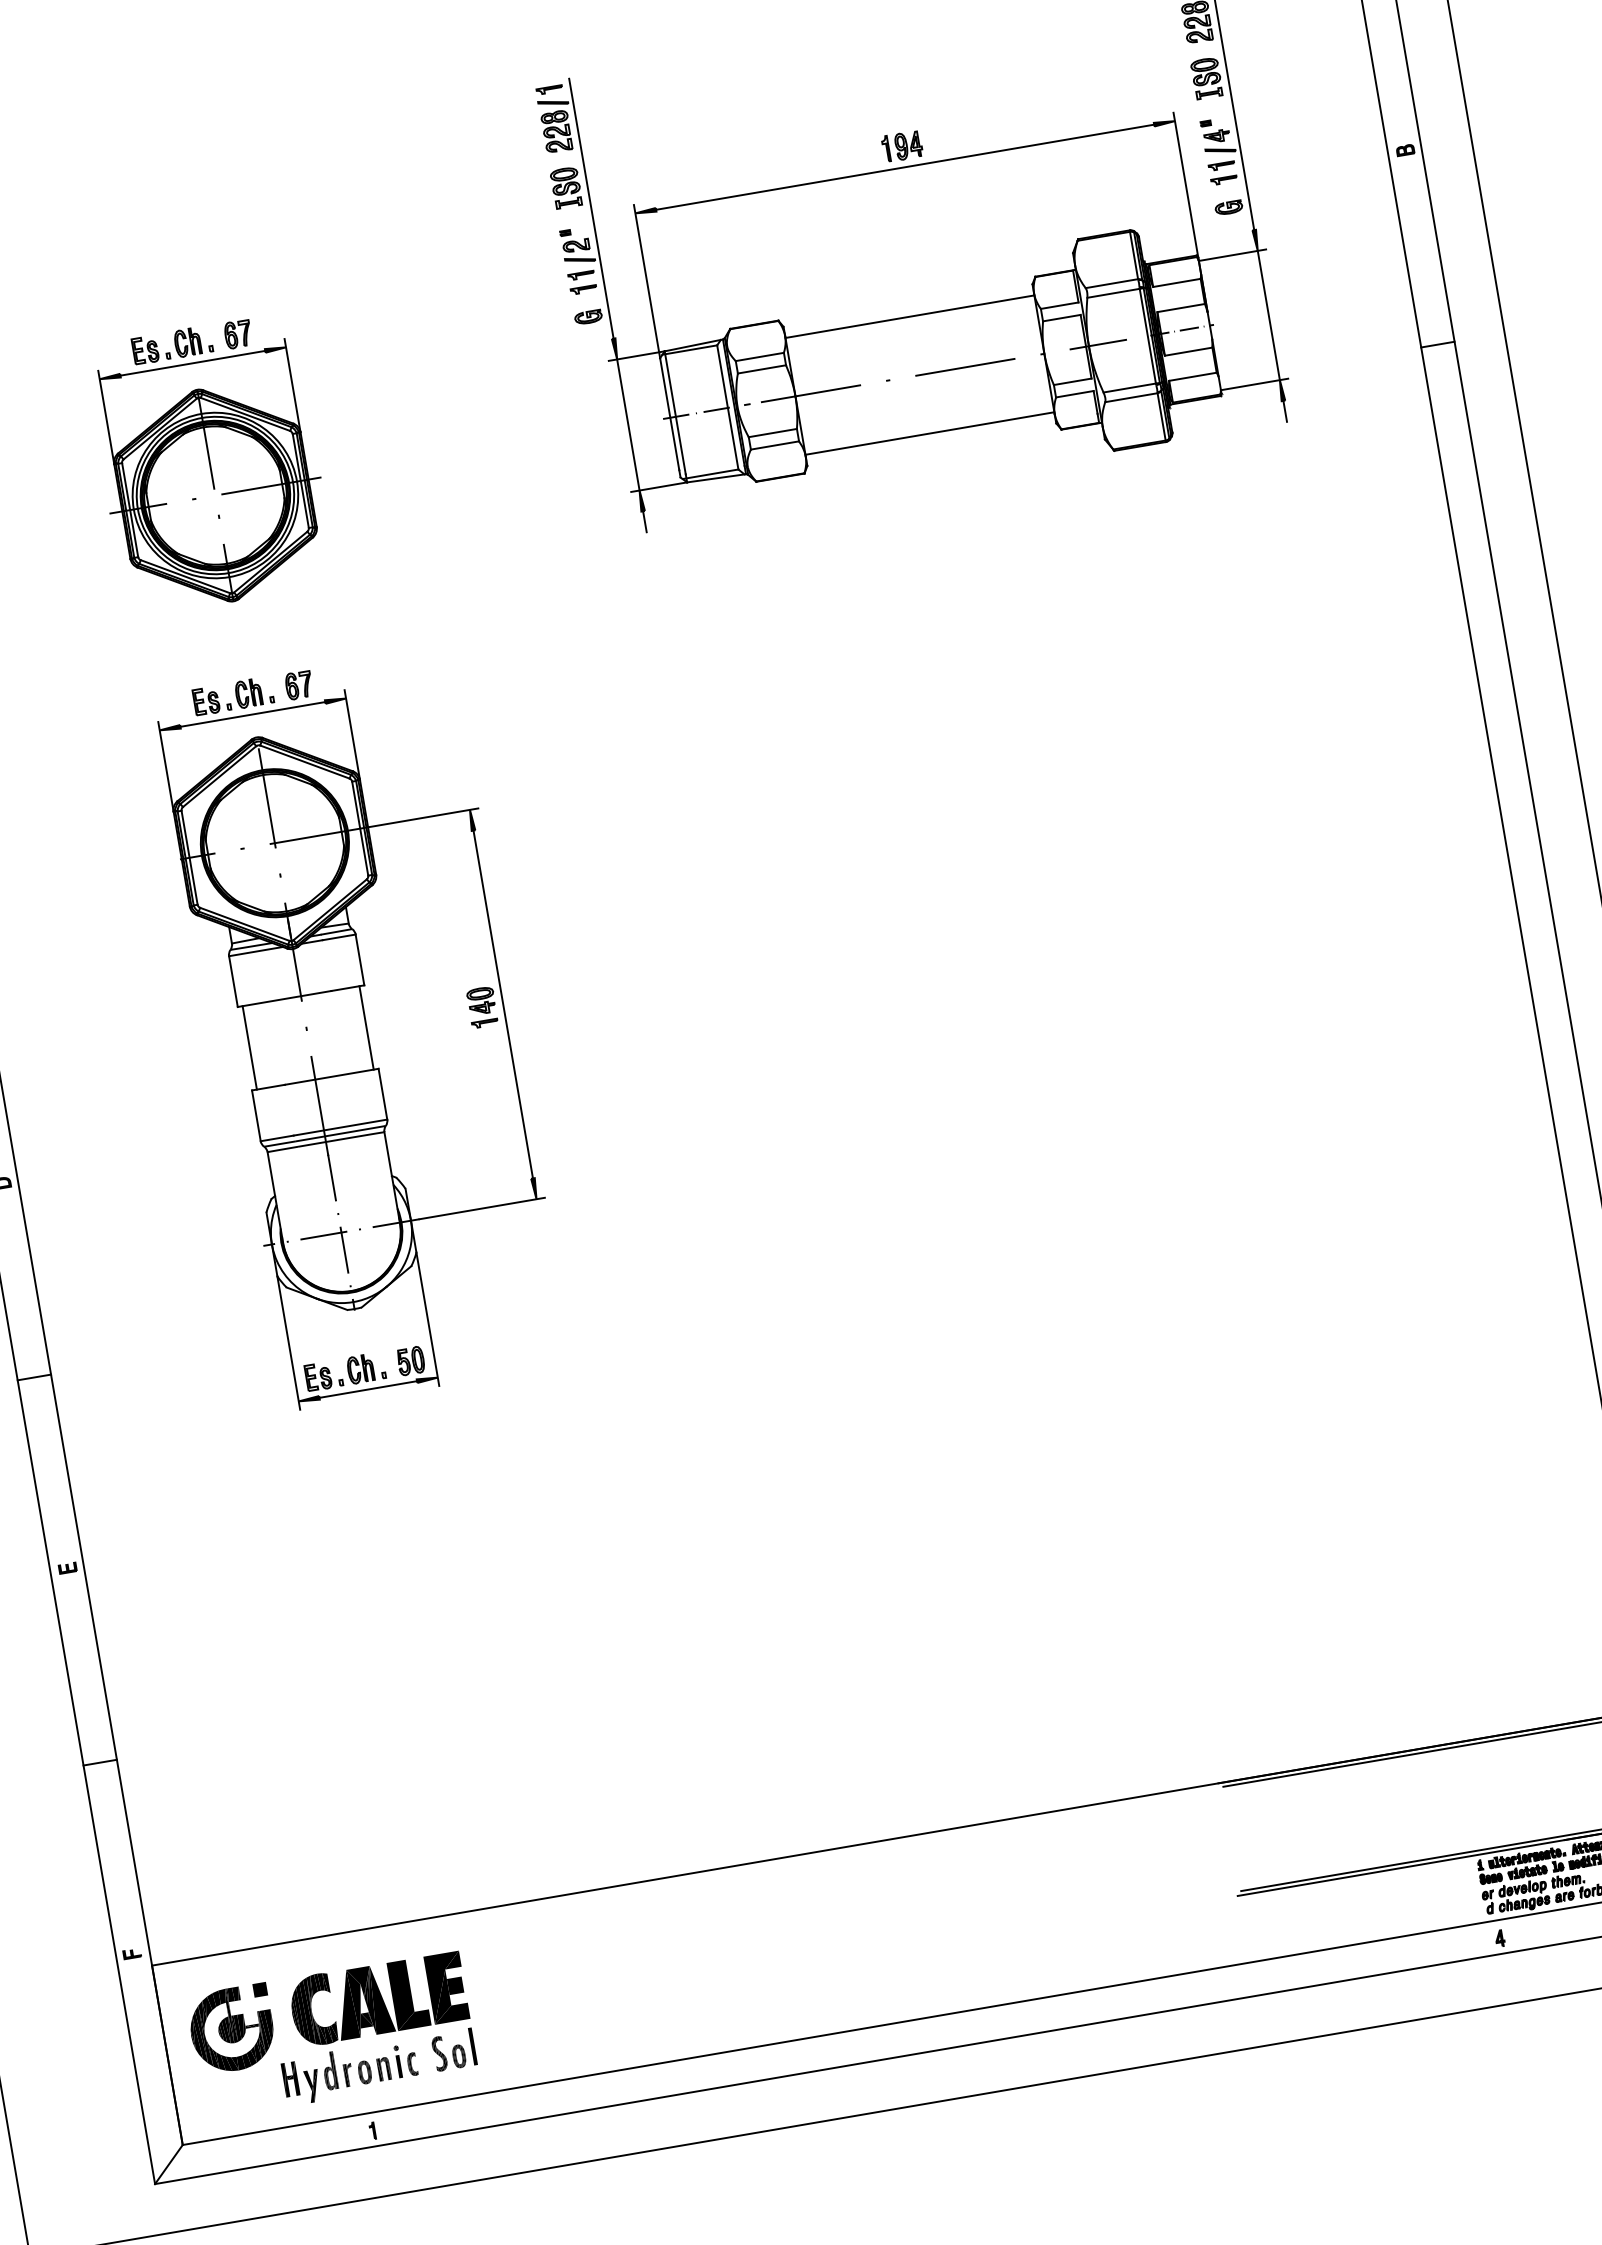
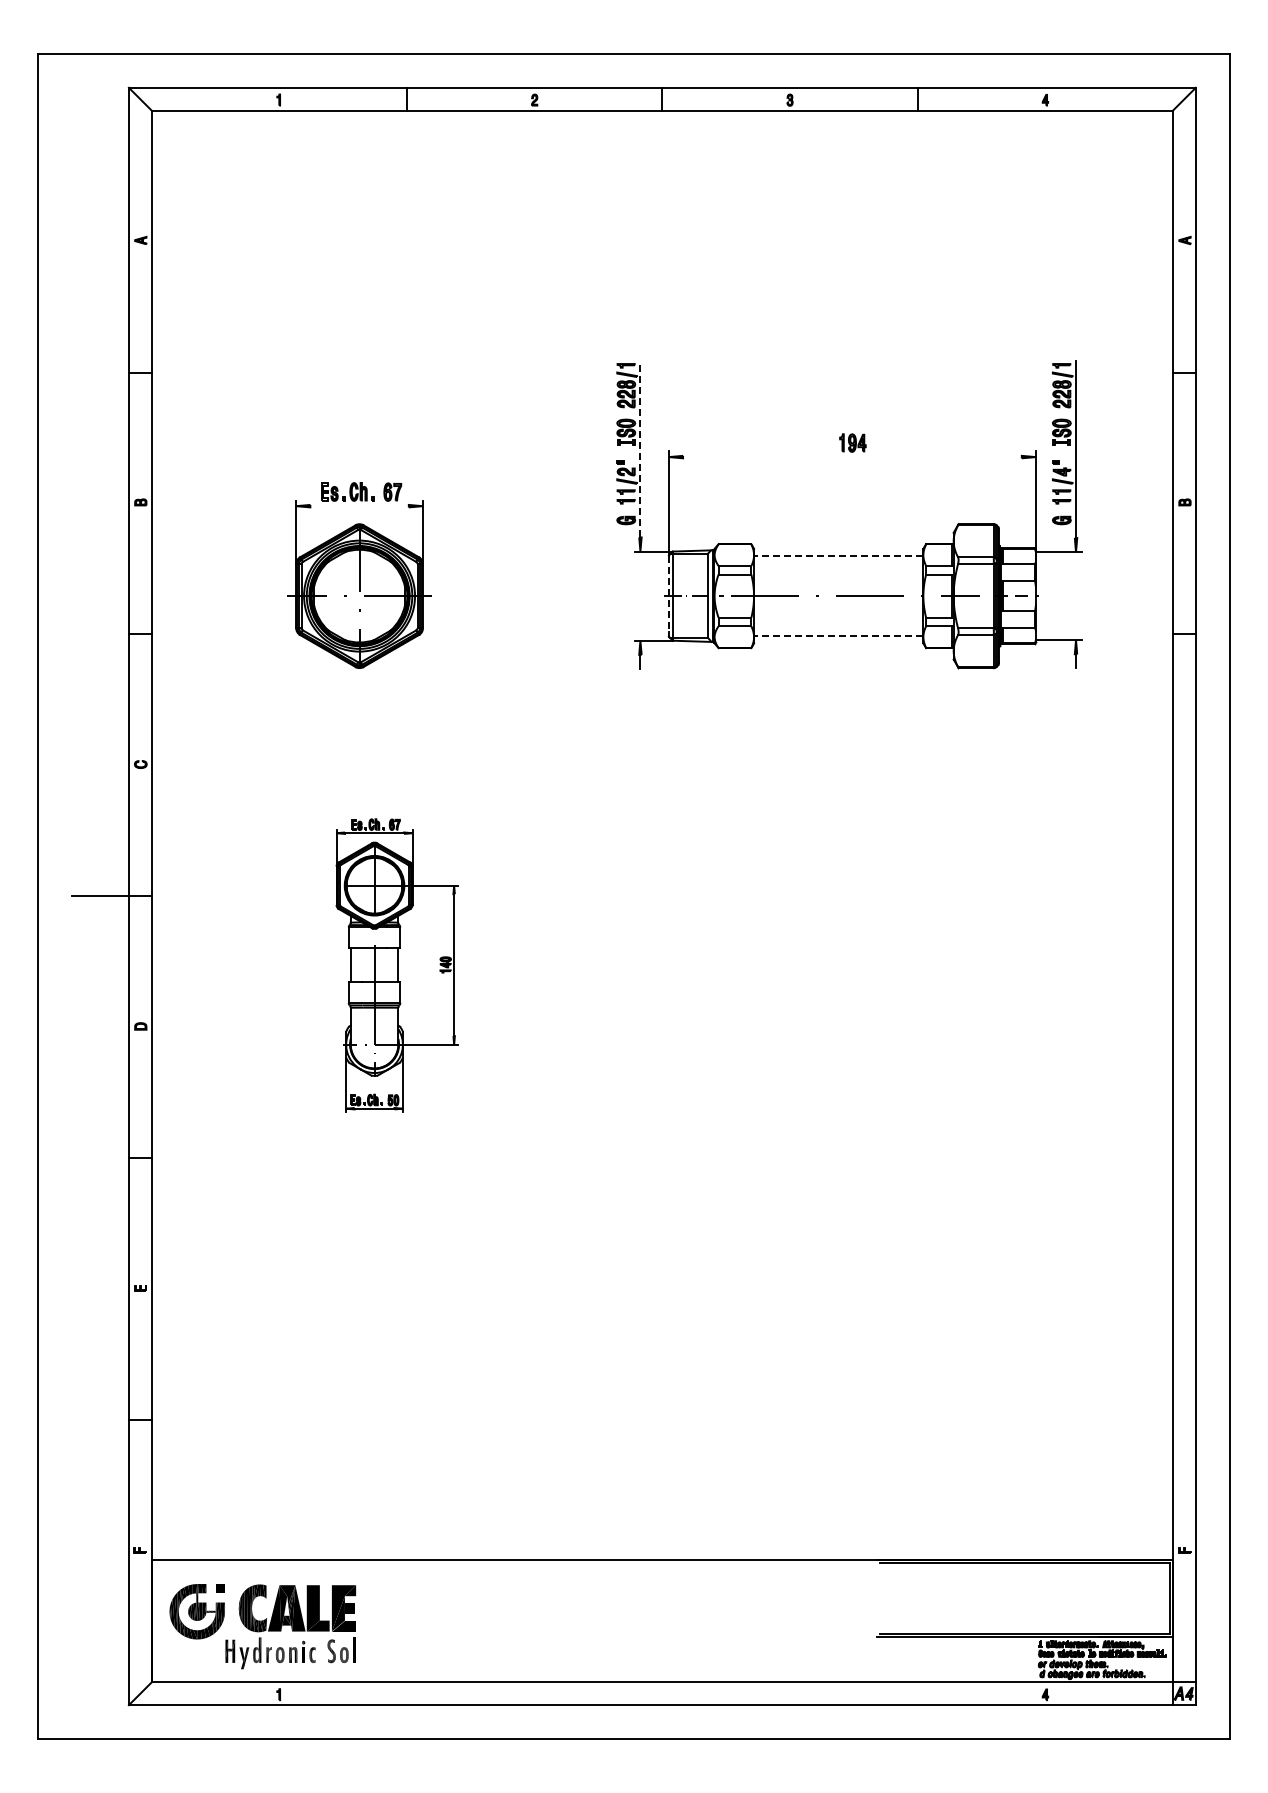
line: (905, 167) -> (852, 457), removed
line: (591, 207) -> (640, 448), solid -> dashed
line: (1269, 315) -> (1076, 596), removed
line: (909, 316) -> (838, 556), solid -> dashed
line: (192, 363) -> (359, 506), removed
line: (669, 415) -> (668, 594), solid -> dashed
line: (628, 424) -> (640, 595), removed
line: (929, 433) -> (838, 635), solid -> dashed
part: (362, 1029) -> (396, 965), size x0.6

